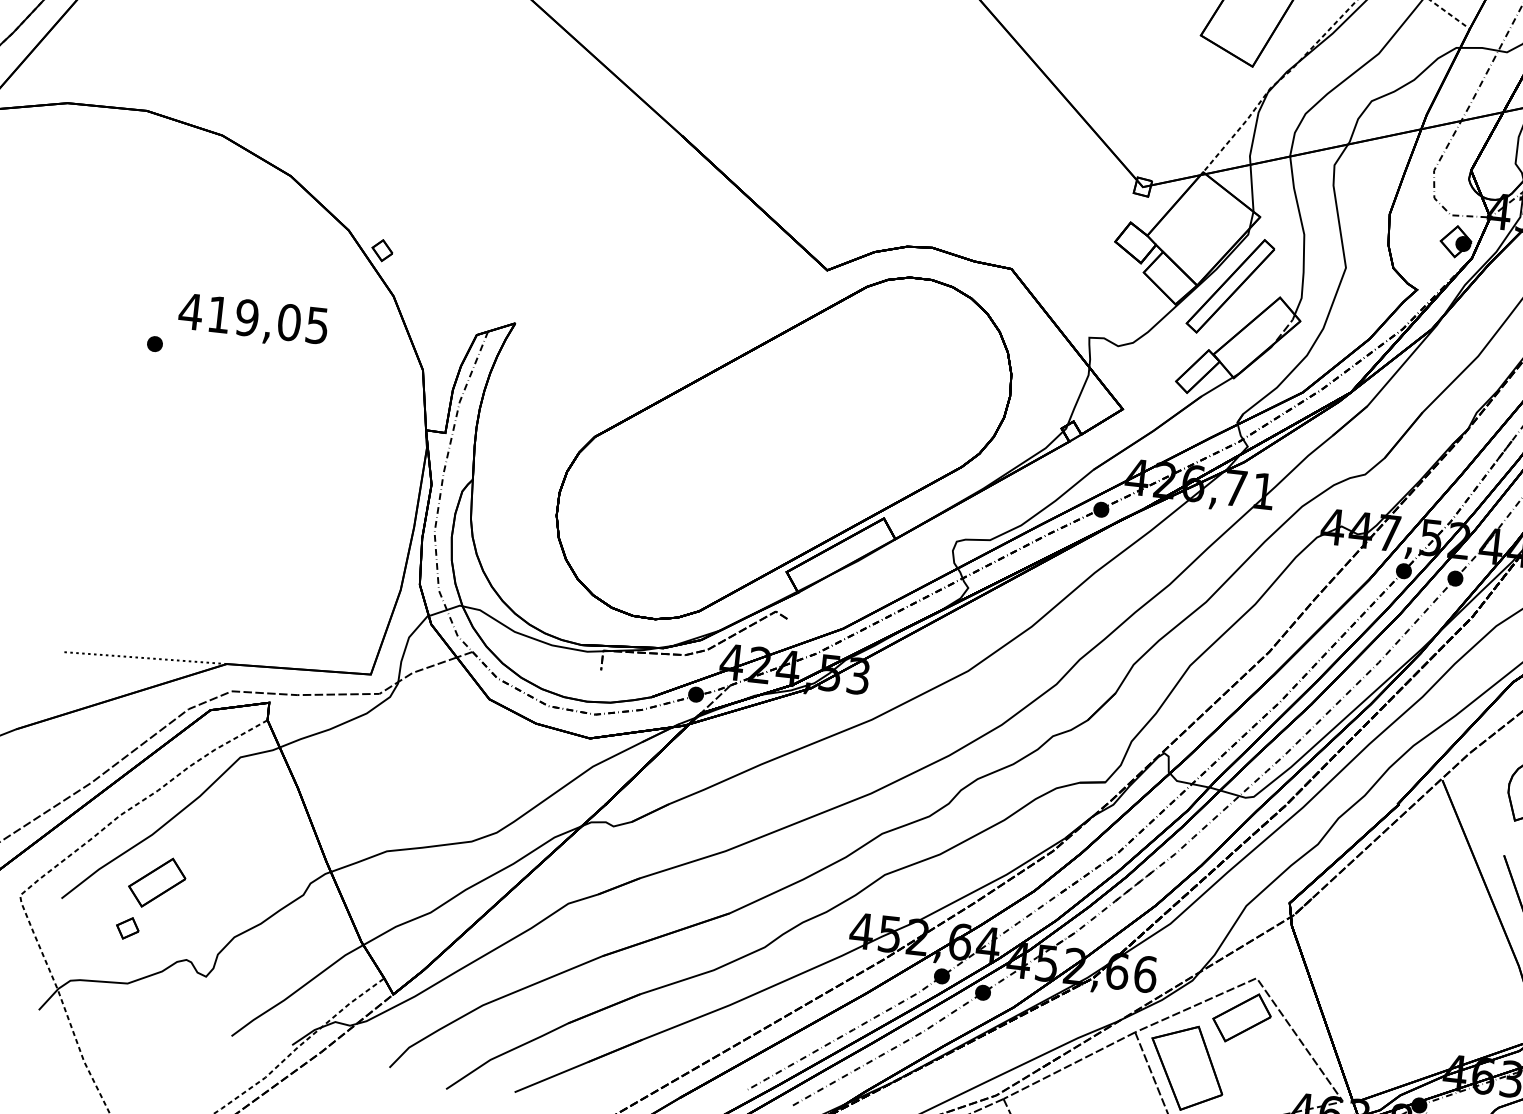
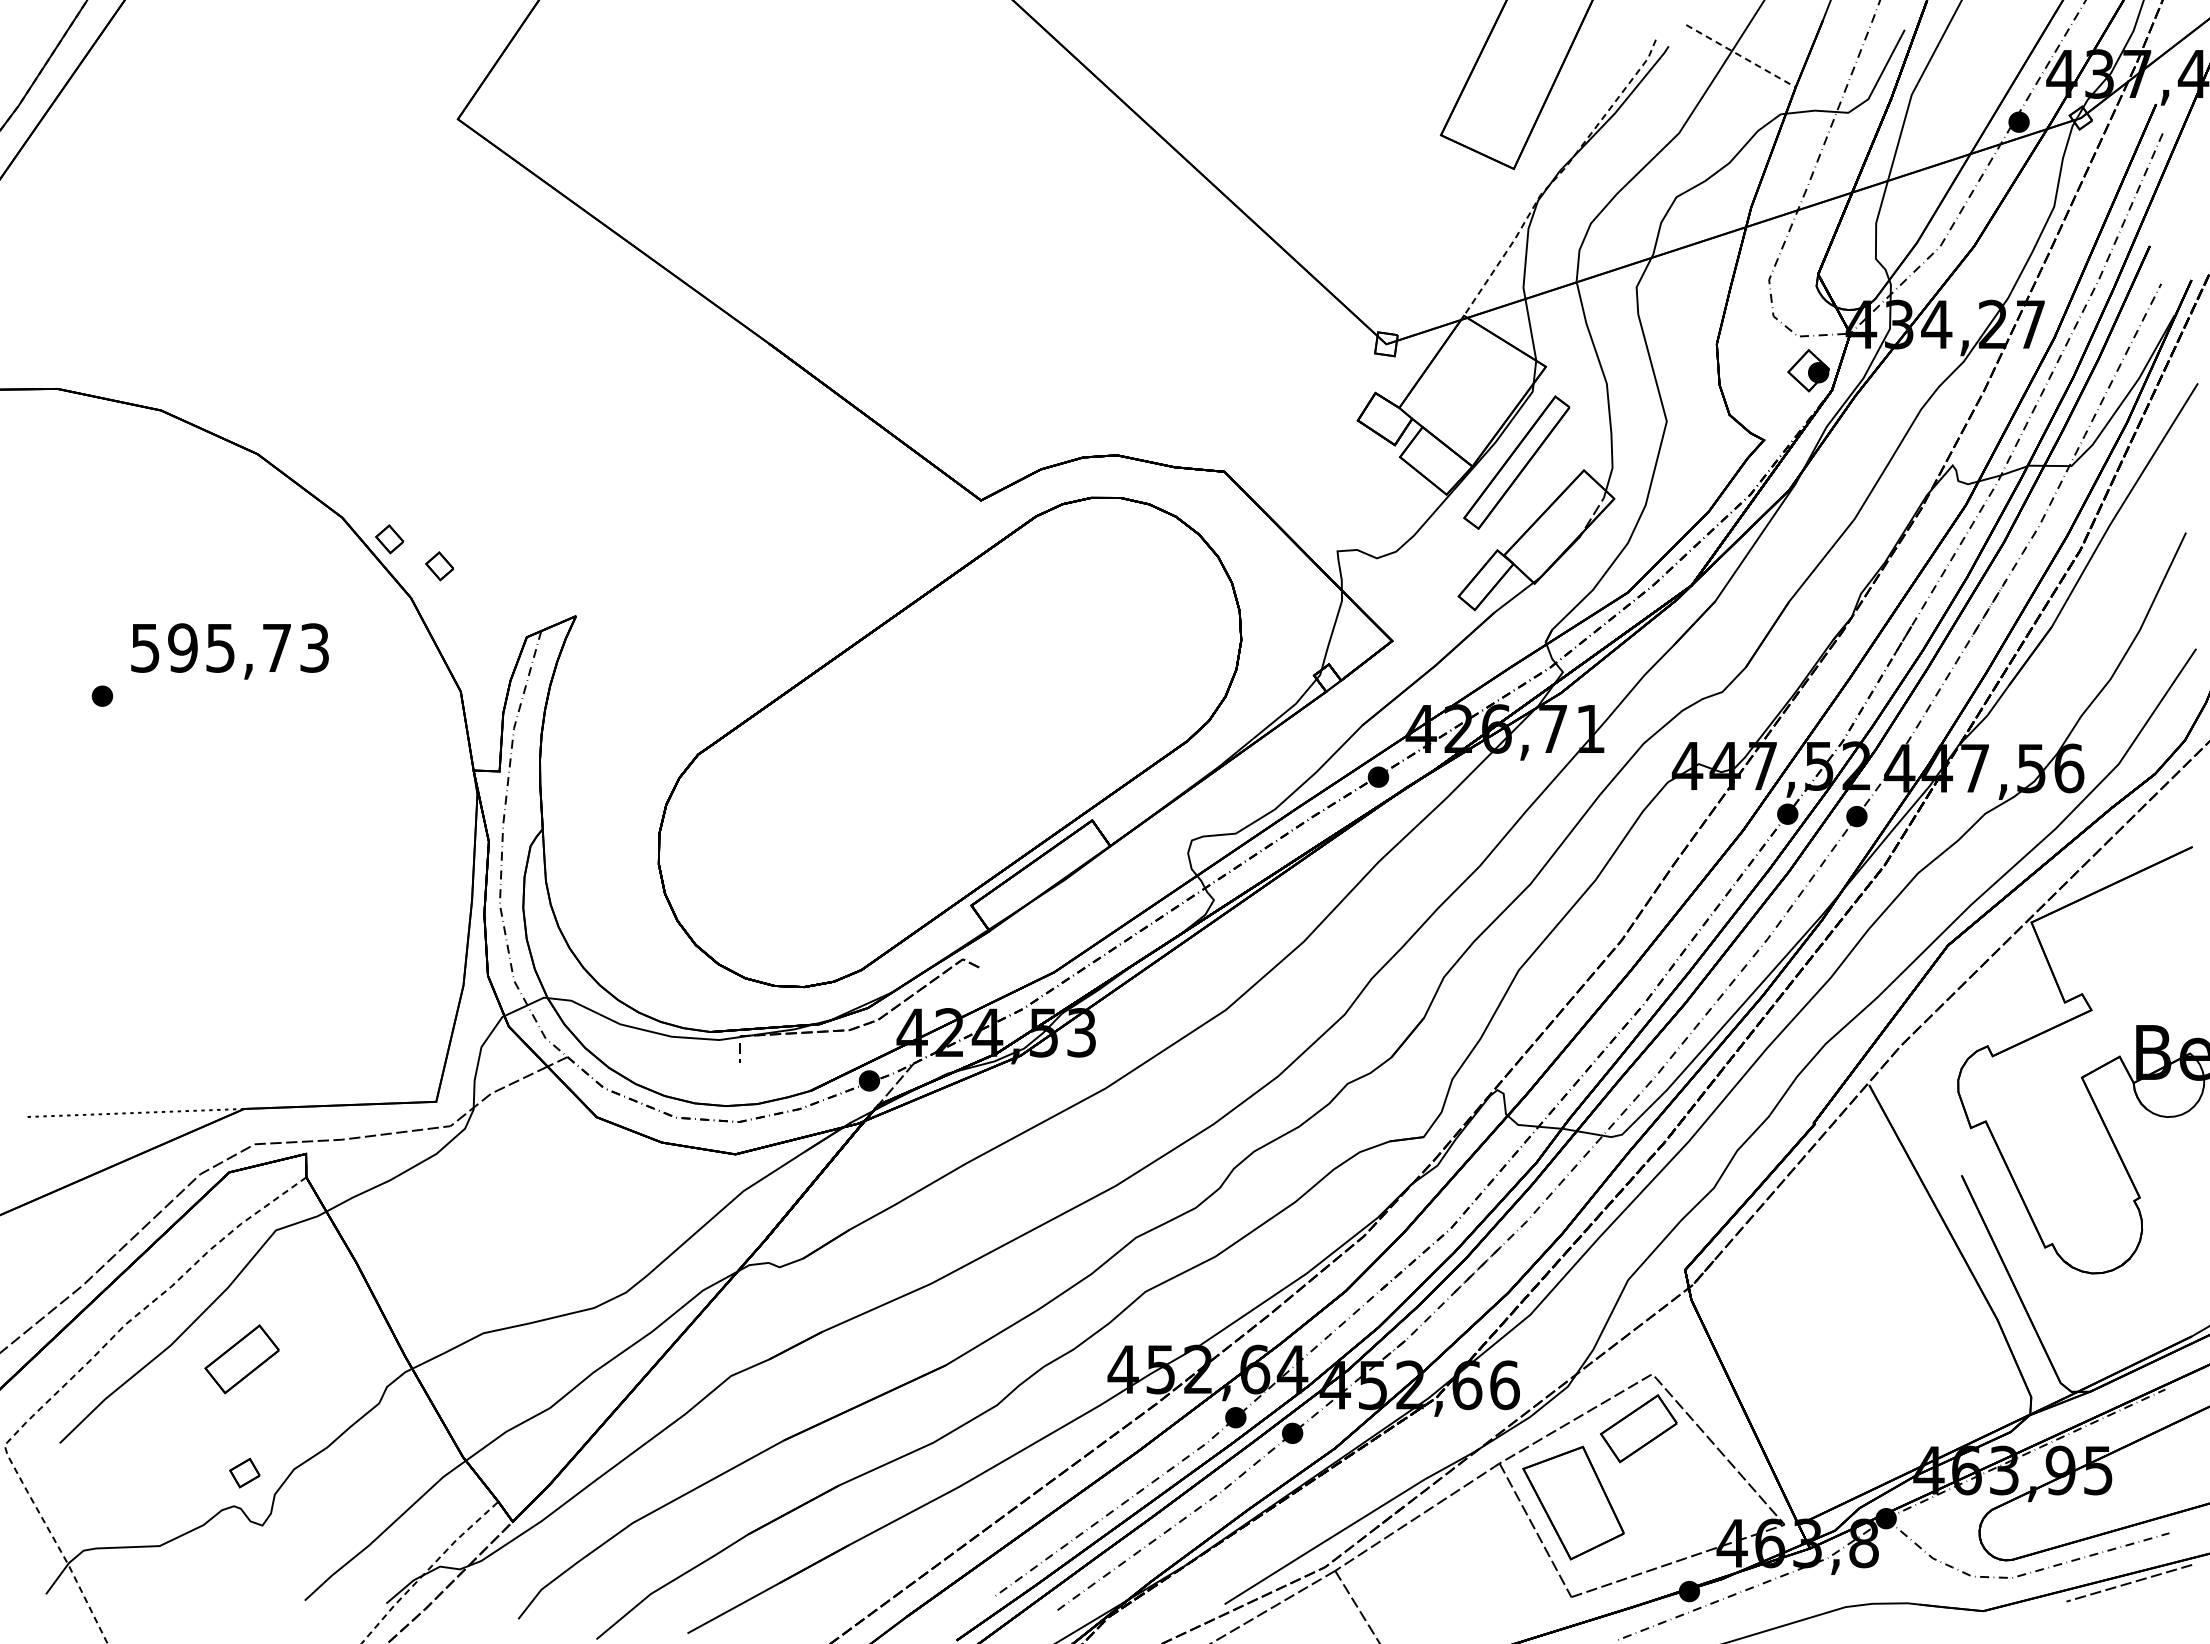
part: (417, 275) -> (439, 566), added
text: (253, 318) -> (228, 647), 419,05 -> 595,73
part: (156, 882) -> (241, 1359), moved
part: (127, 927) -> (244, 1472), moved

